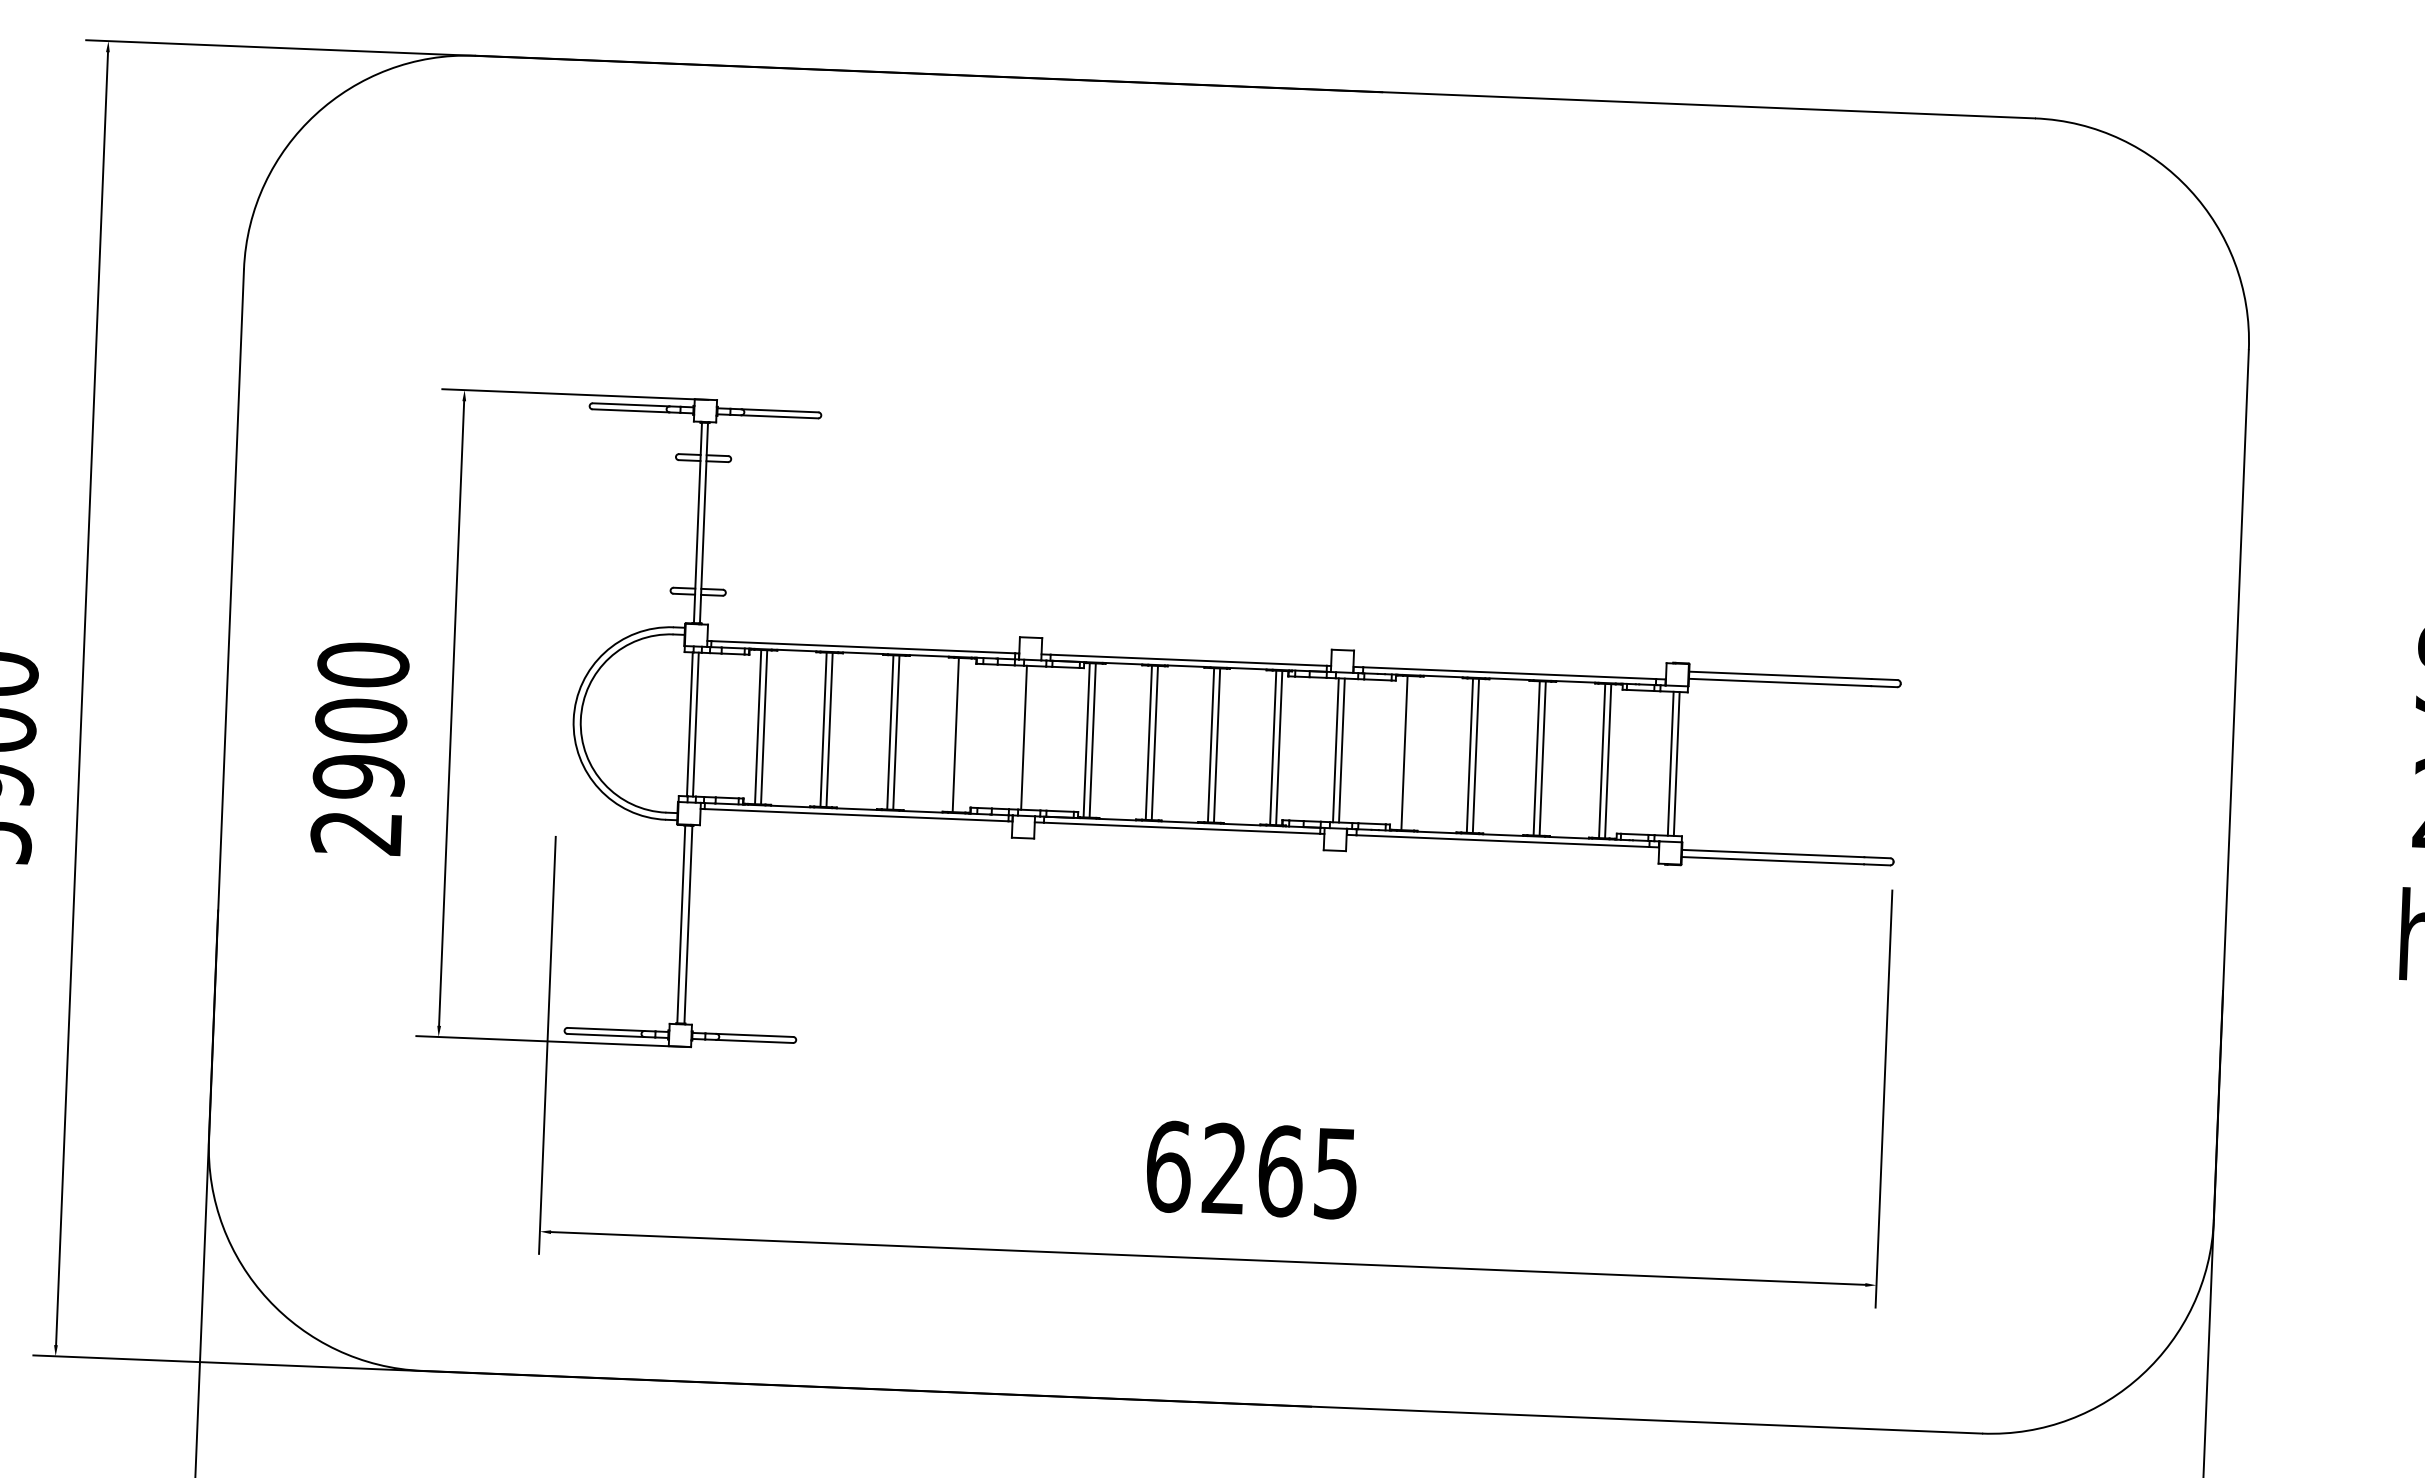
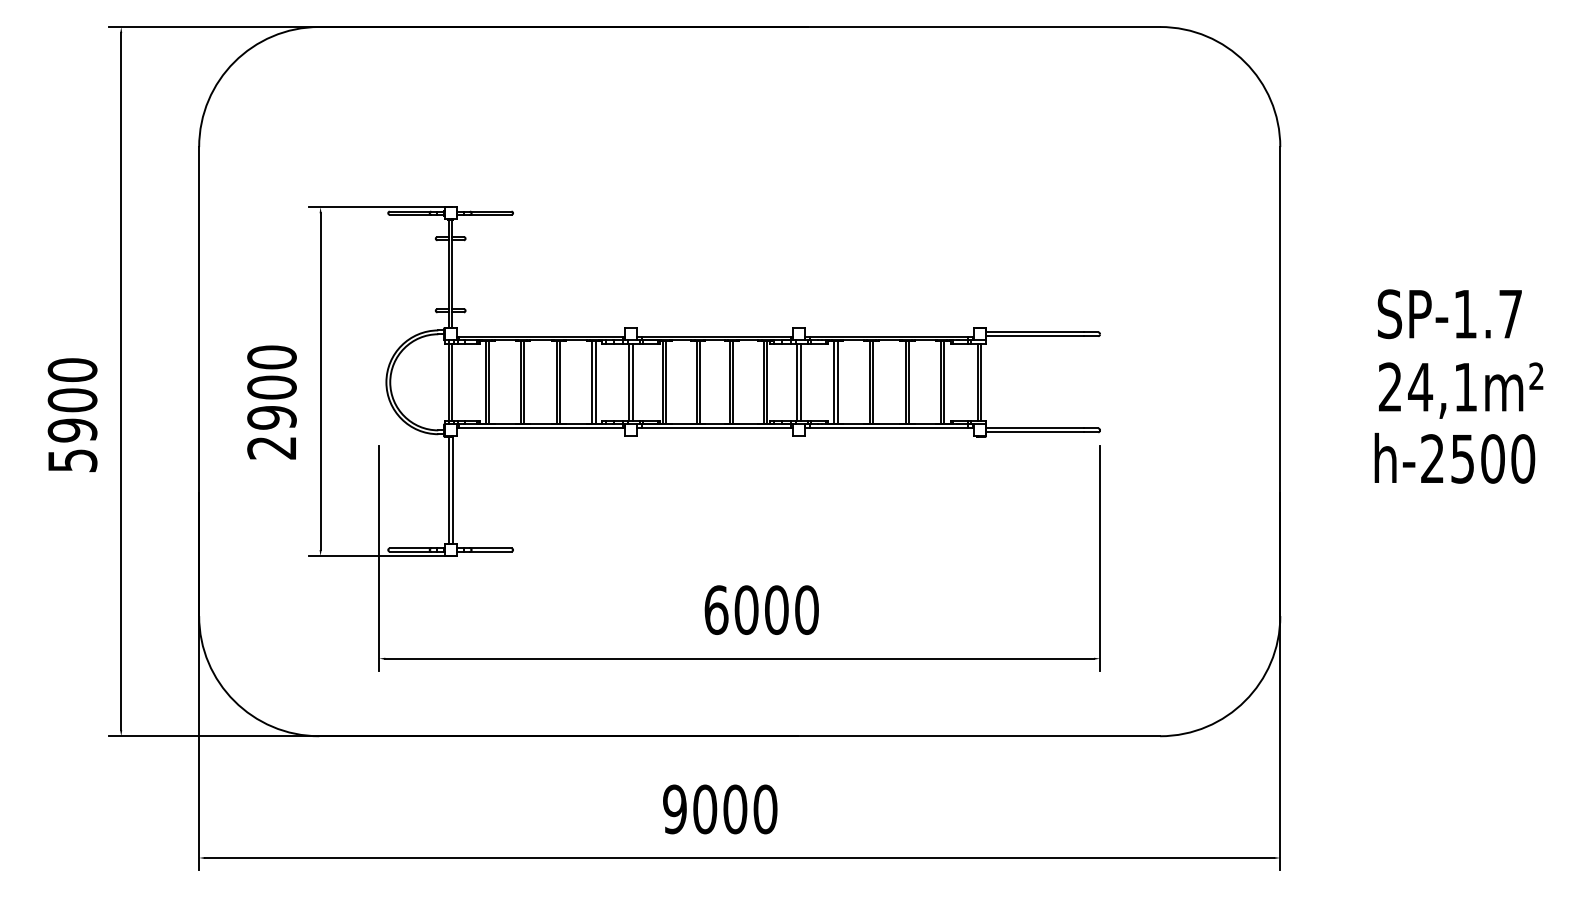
line: (961, 733) -> (595, 381), added
line: (1030, 738) -> (632, 382), added
line: (1410, 751) -> (837, 381), added
text: (1280, 1169) -> (776, 609), 6265 -> 6000

